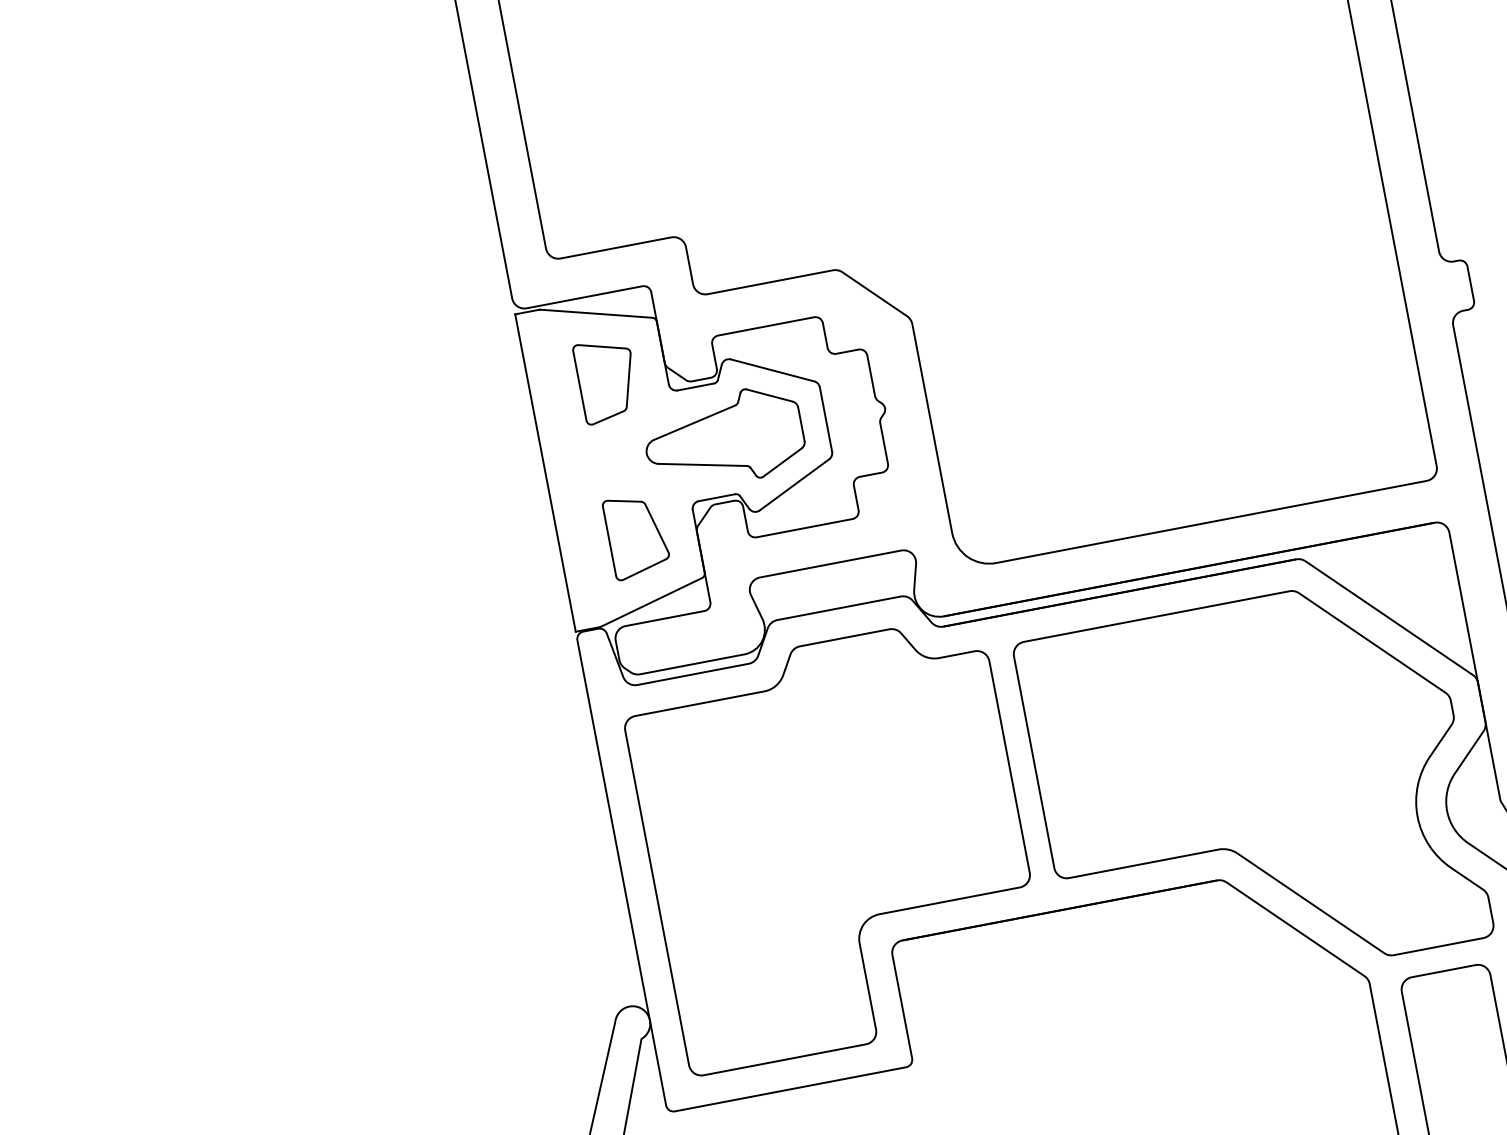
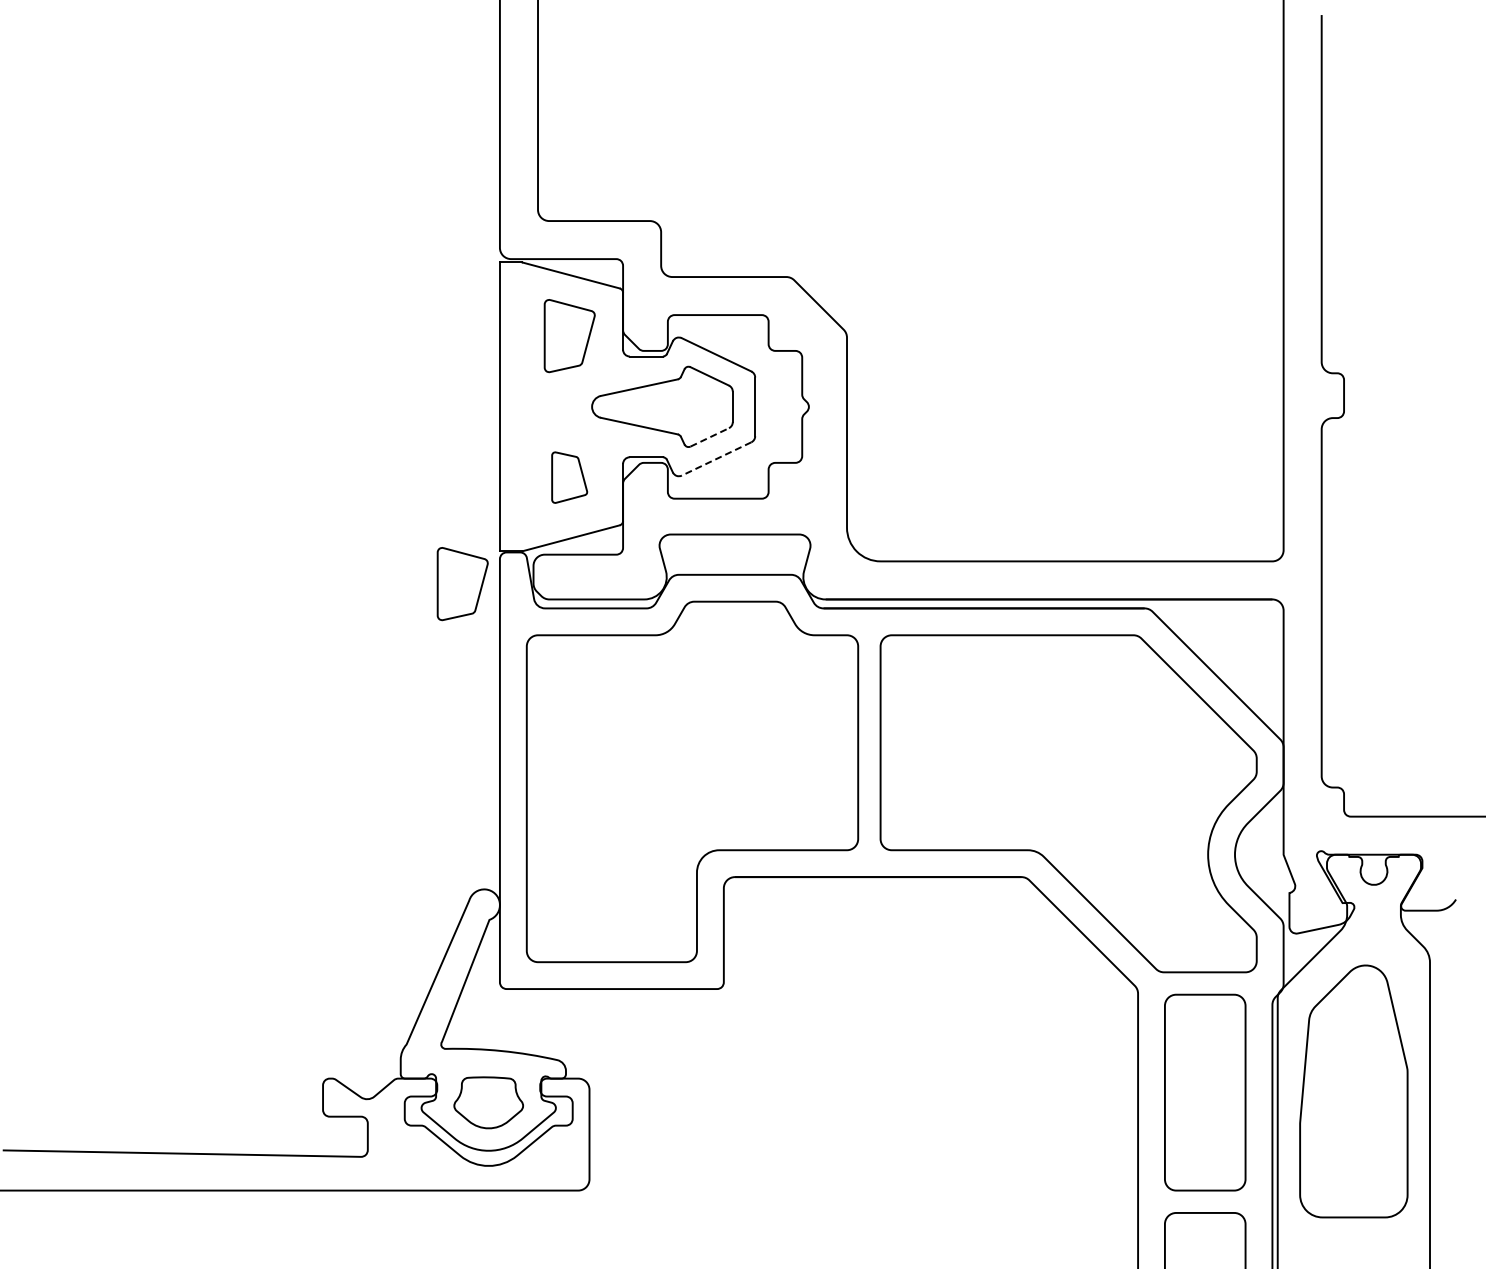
line: (783, 462) -> (710, 437), solid -> dashed
line: (794, 484) -> (716, 458), solid -> dashed
part: (636, 536) -> (569, 477), size x0.7
part: (541, 676) -> (462, 584), added

